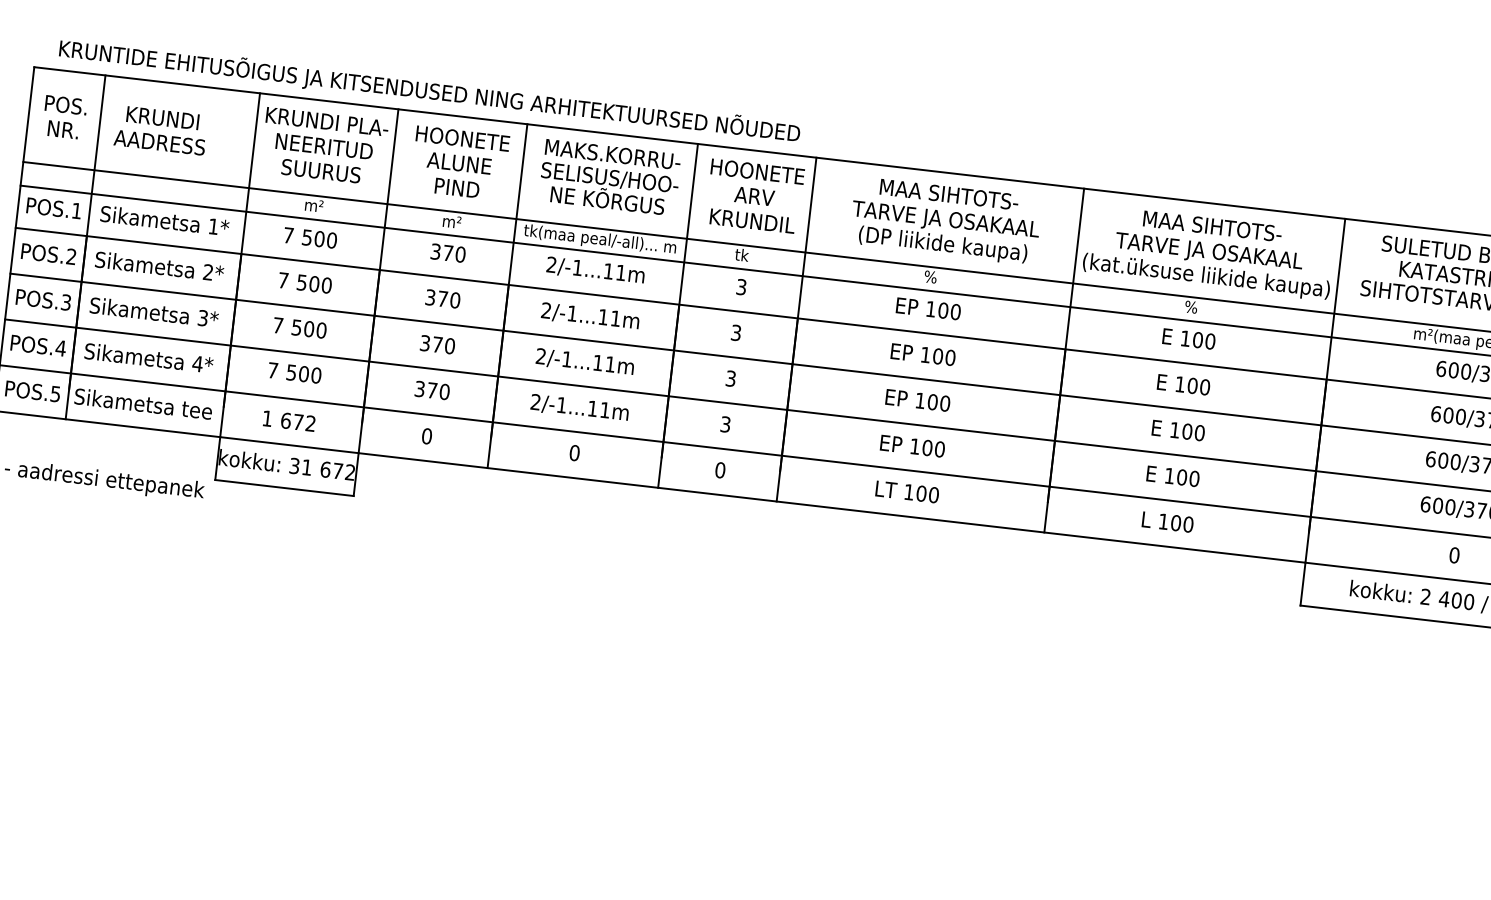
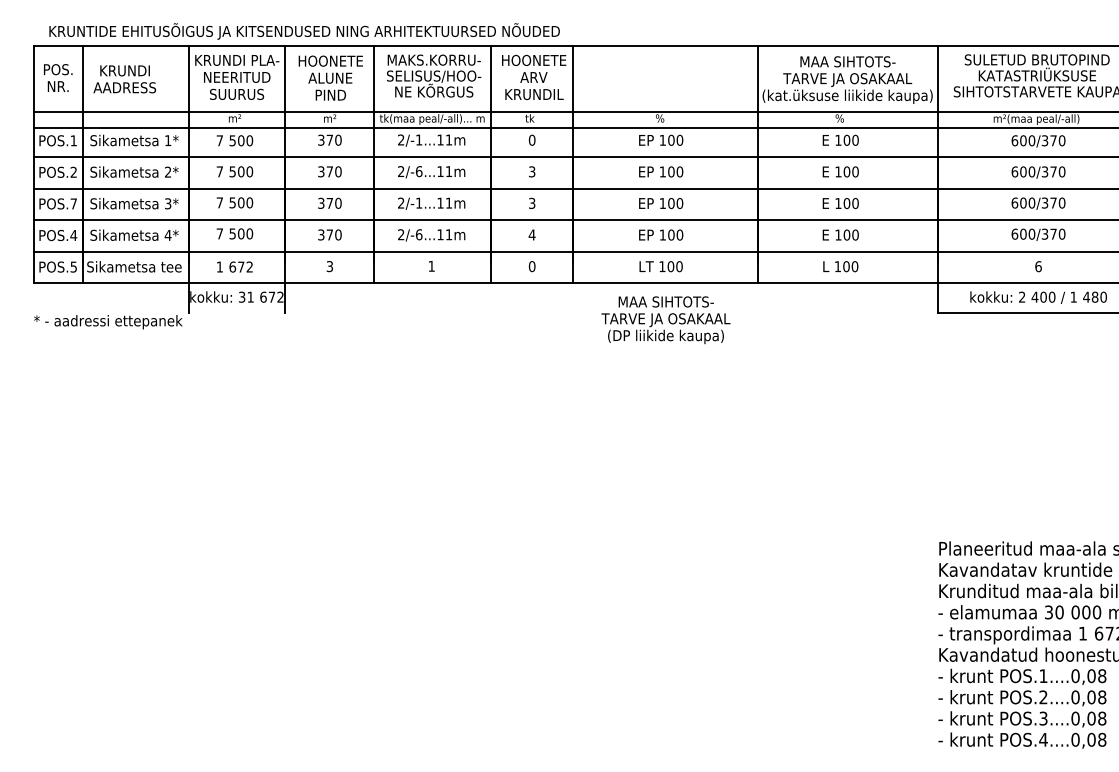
text: (945, 221) -> (665, 320), moved
text: (740, 285) -> (531, 139), 3 -> 0
text: (65, 301) -> (73, 203), POS.3 -> POS.7
text: (571, 313) -> (418, 171), 2/-1...11m -> 2/-6...11m
text: (560, 404) -> (418, 234), 2/-1...11m -> 2/-6...11m
text: (724, 423) -> (531, 234), 3 -> 4
text: (426, 436) -> (329, 266), 0 -> 3
text: (574, 451) -> (431, 265), 0 -> 1
line: (283, 487) -> (236, 312), removed
text: (1454, 555) -> (1038, 266), 0 -> 6

